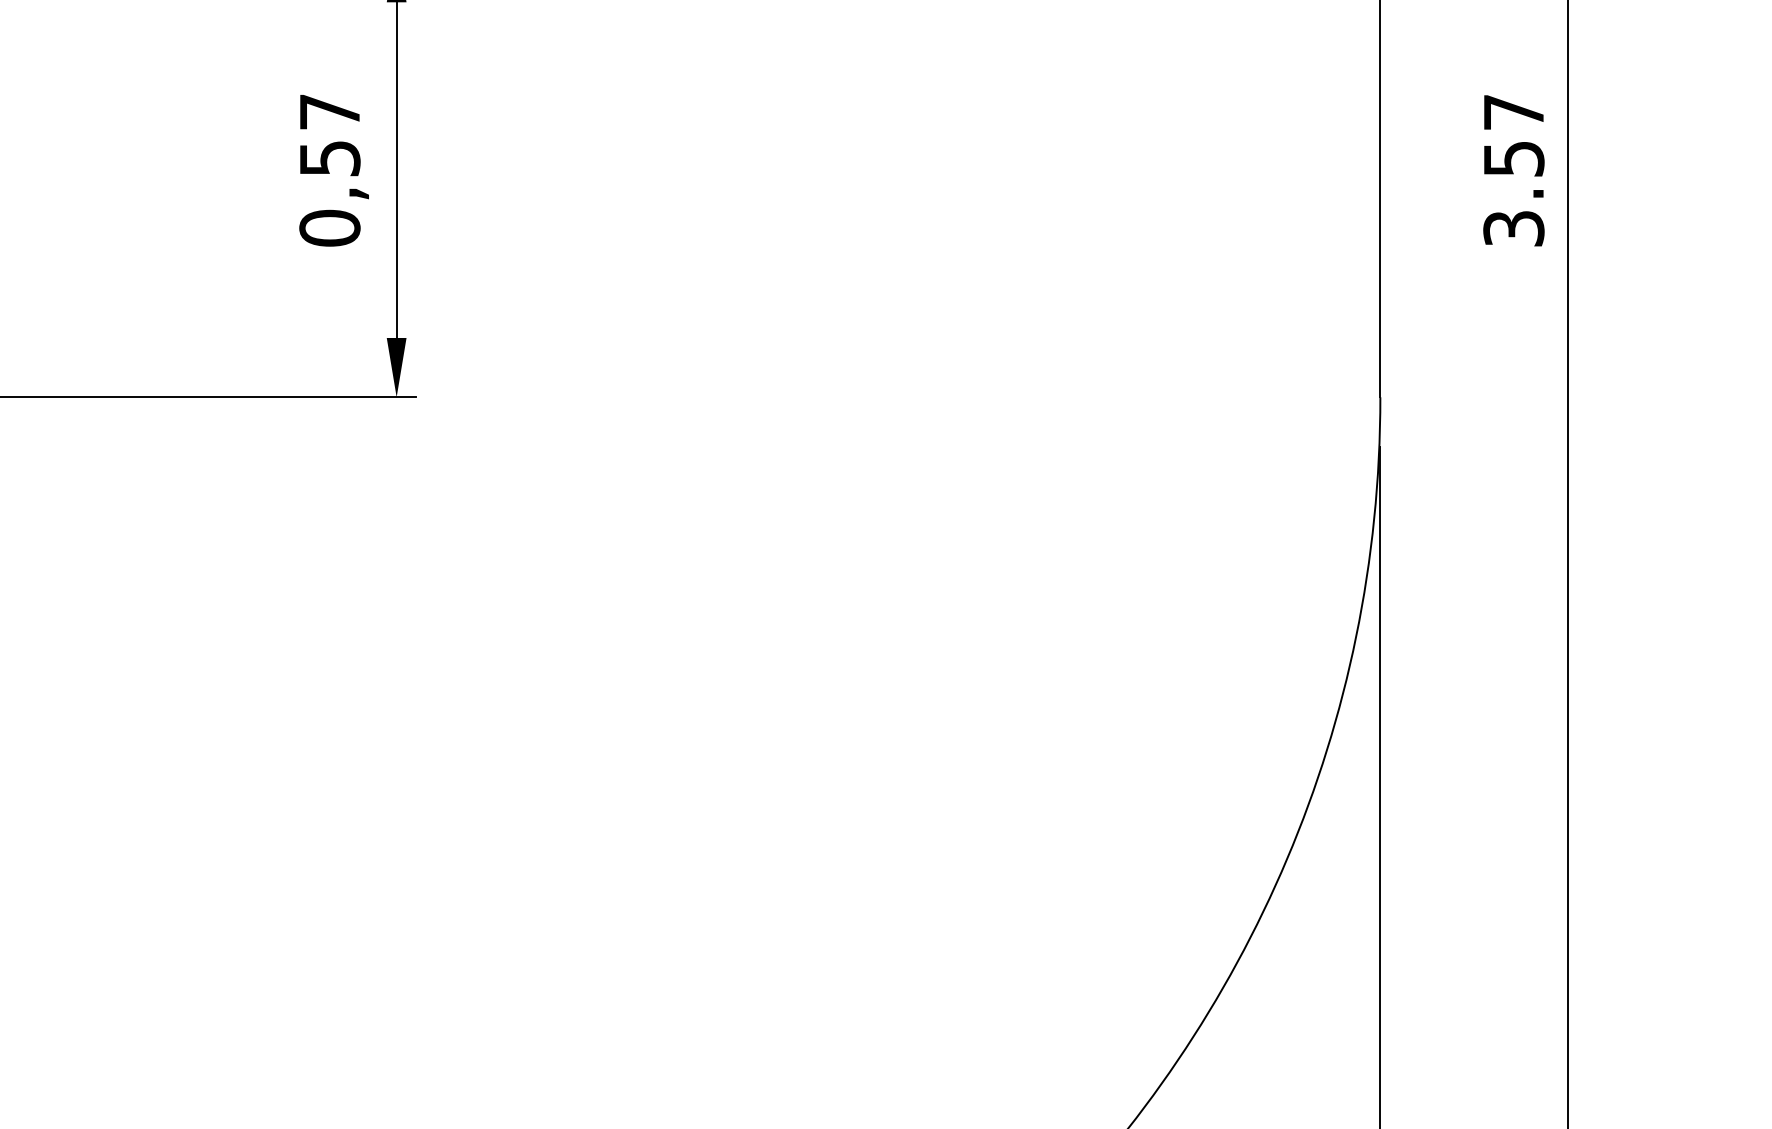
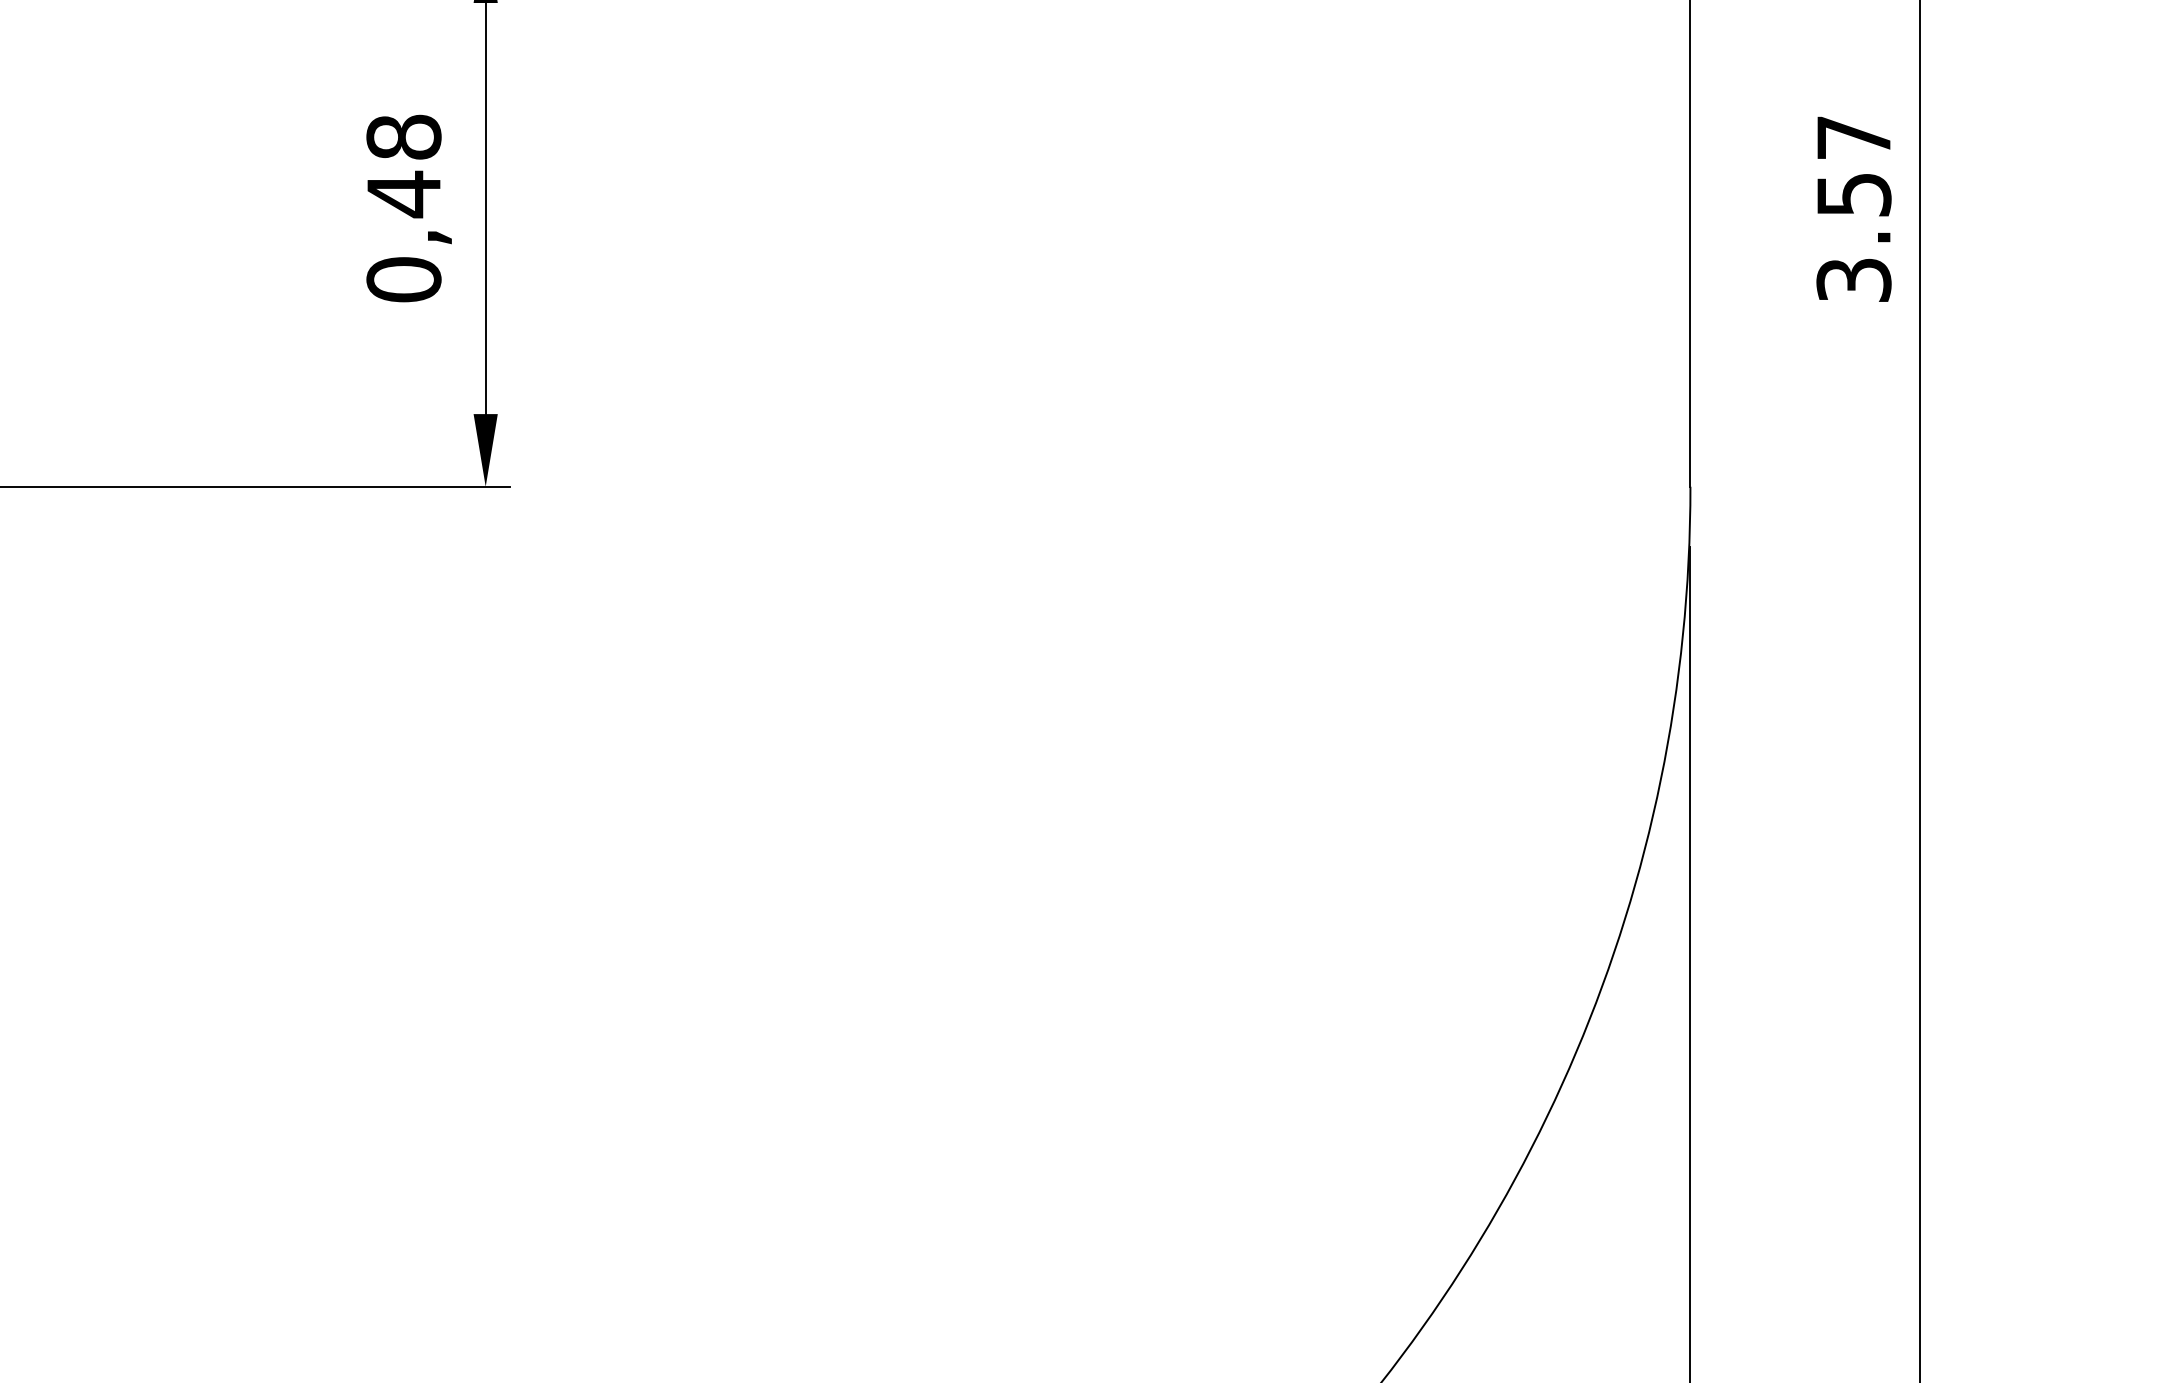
text: (329, 135) -> (403, 166), 0,57 -> 0,48

